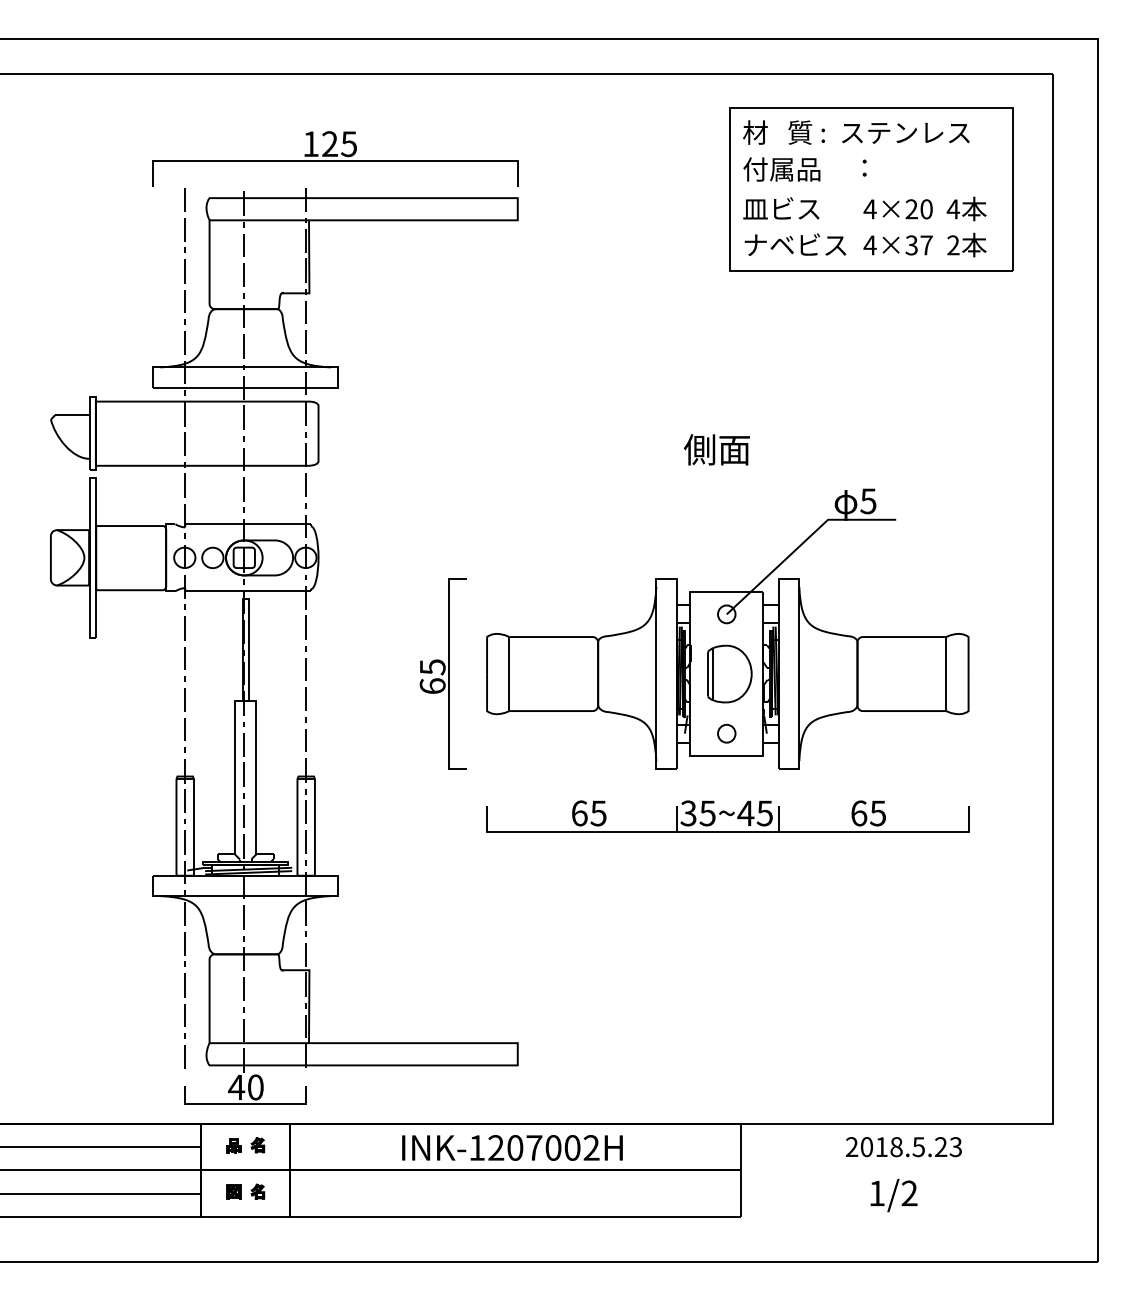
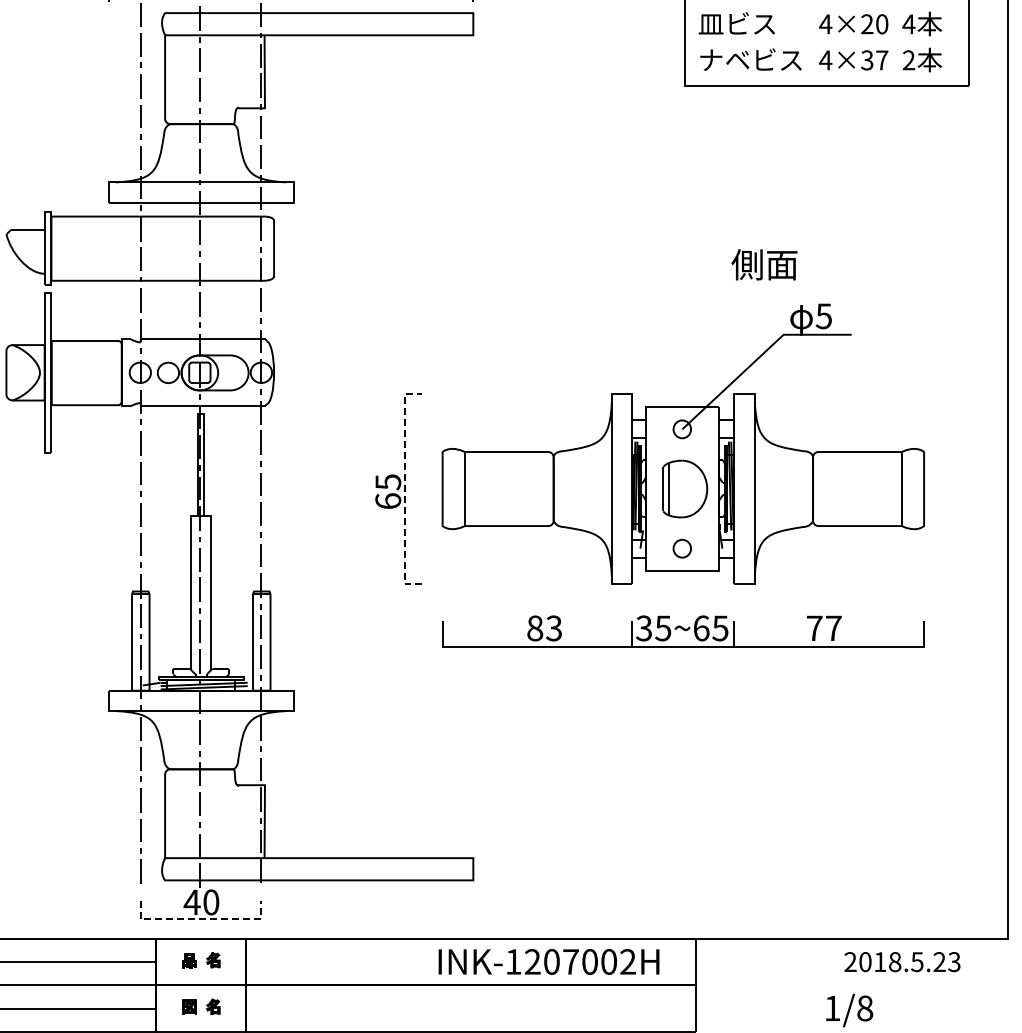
text: (716, 449) -> (764, 264), moved
line: (449, 674) -> (405, 489), solid -> dashed
text: (588, 813) -> (544, 628), 65 -> 83
text: (745, 813) -> (701, 628), 35~45 -> 35~65
text: (868, 813) -> (824, 628), 65 -> 77
line: (246, 1104) -> (202, 919), solid -> dashed
text: (512, 1147) -> (549, 961), moved
text: (903, 1147) -> (902, 962), moved
text: (909, 1193) -> (865, 1008), 1/2 -> 1/8

